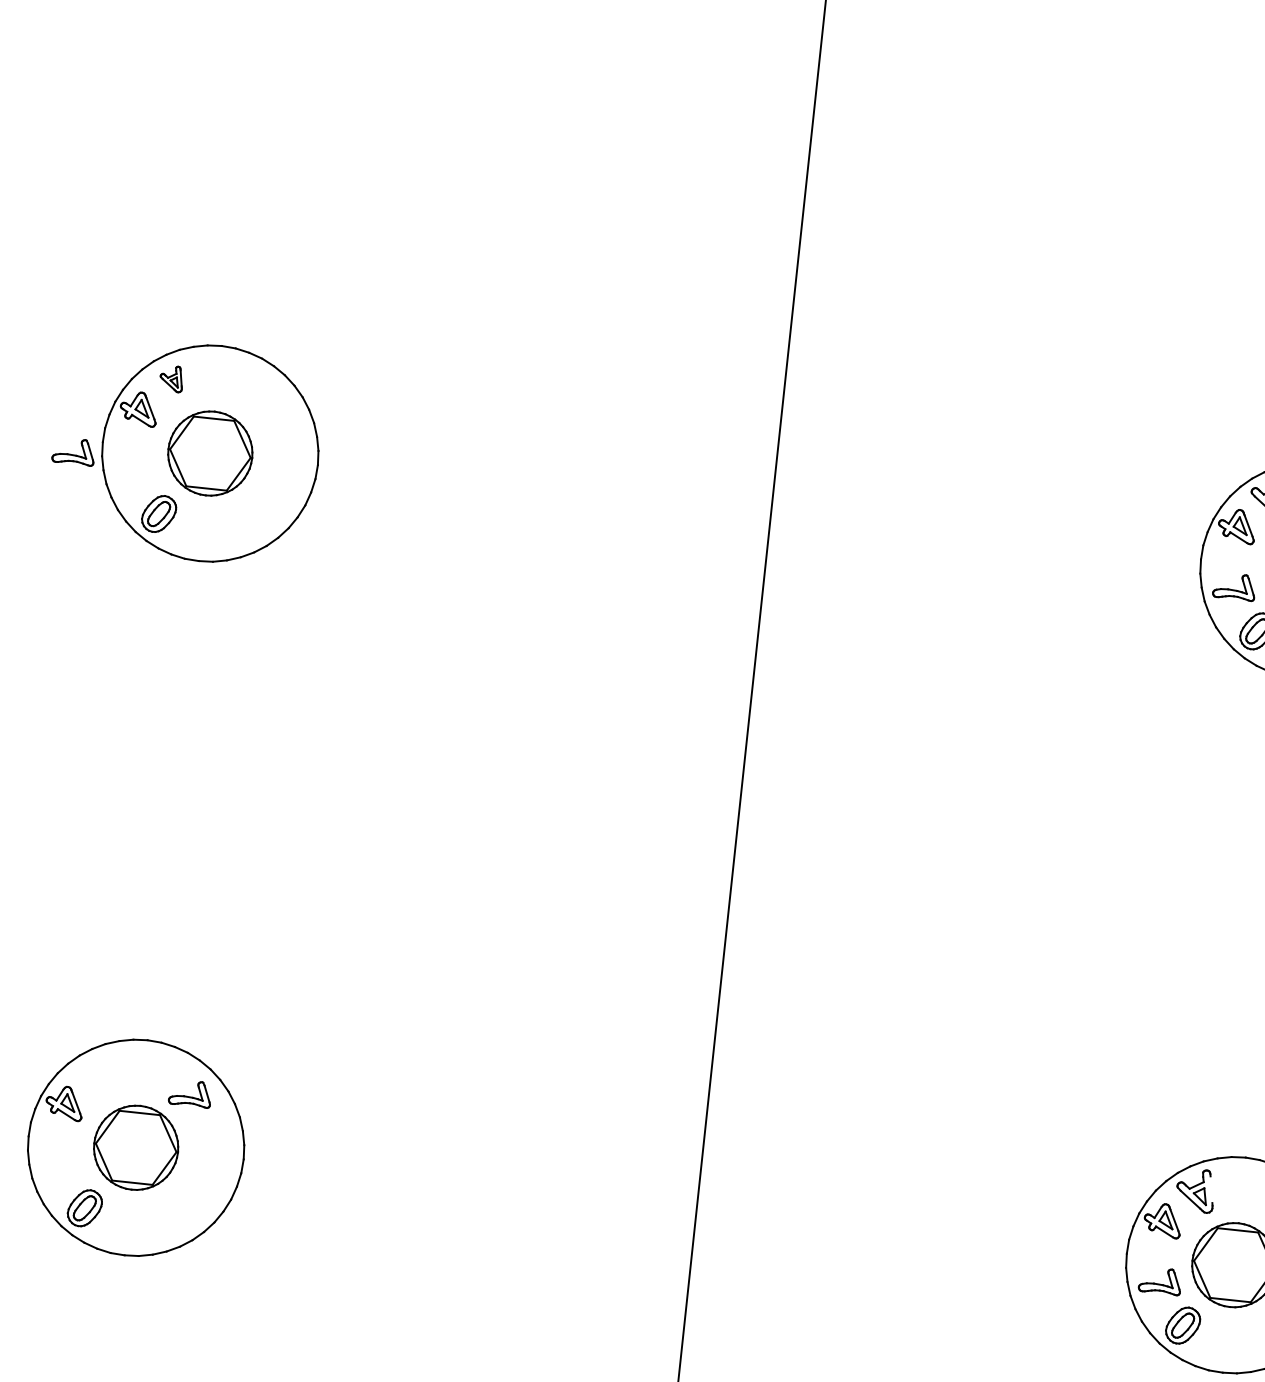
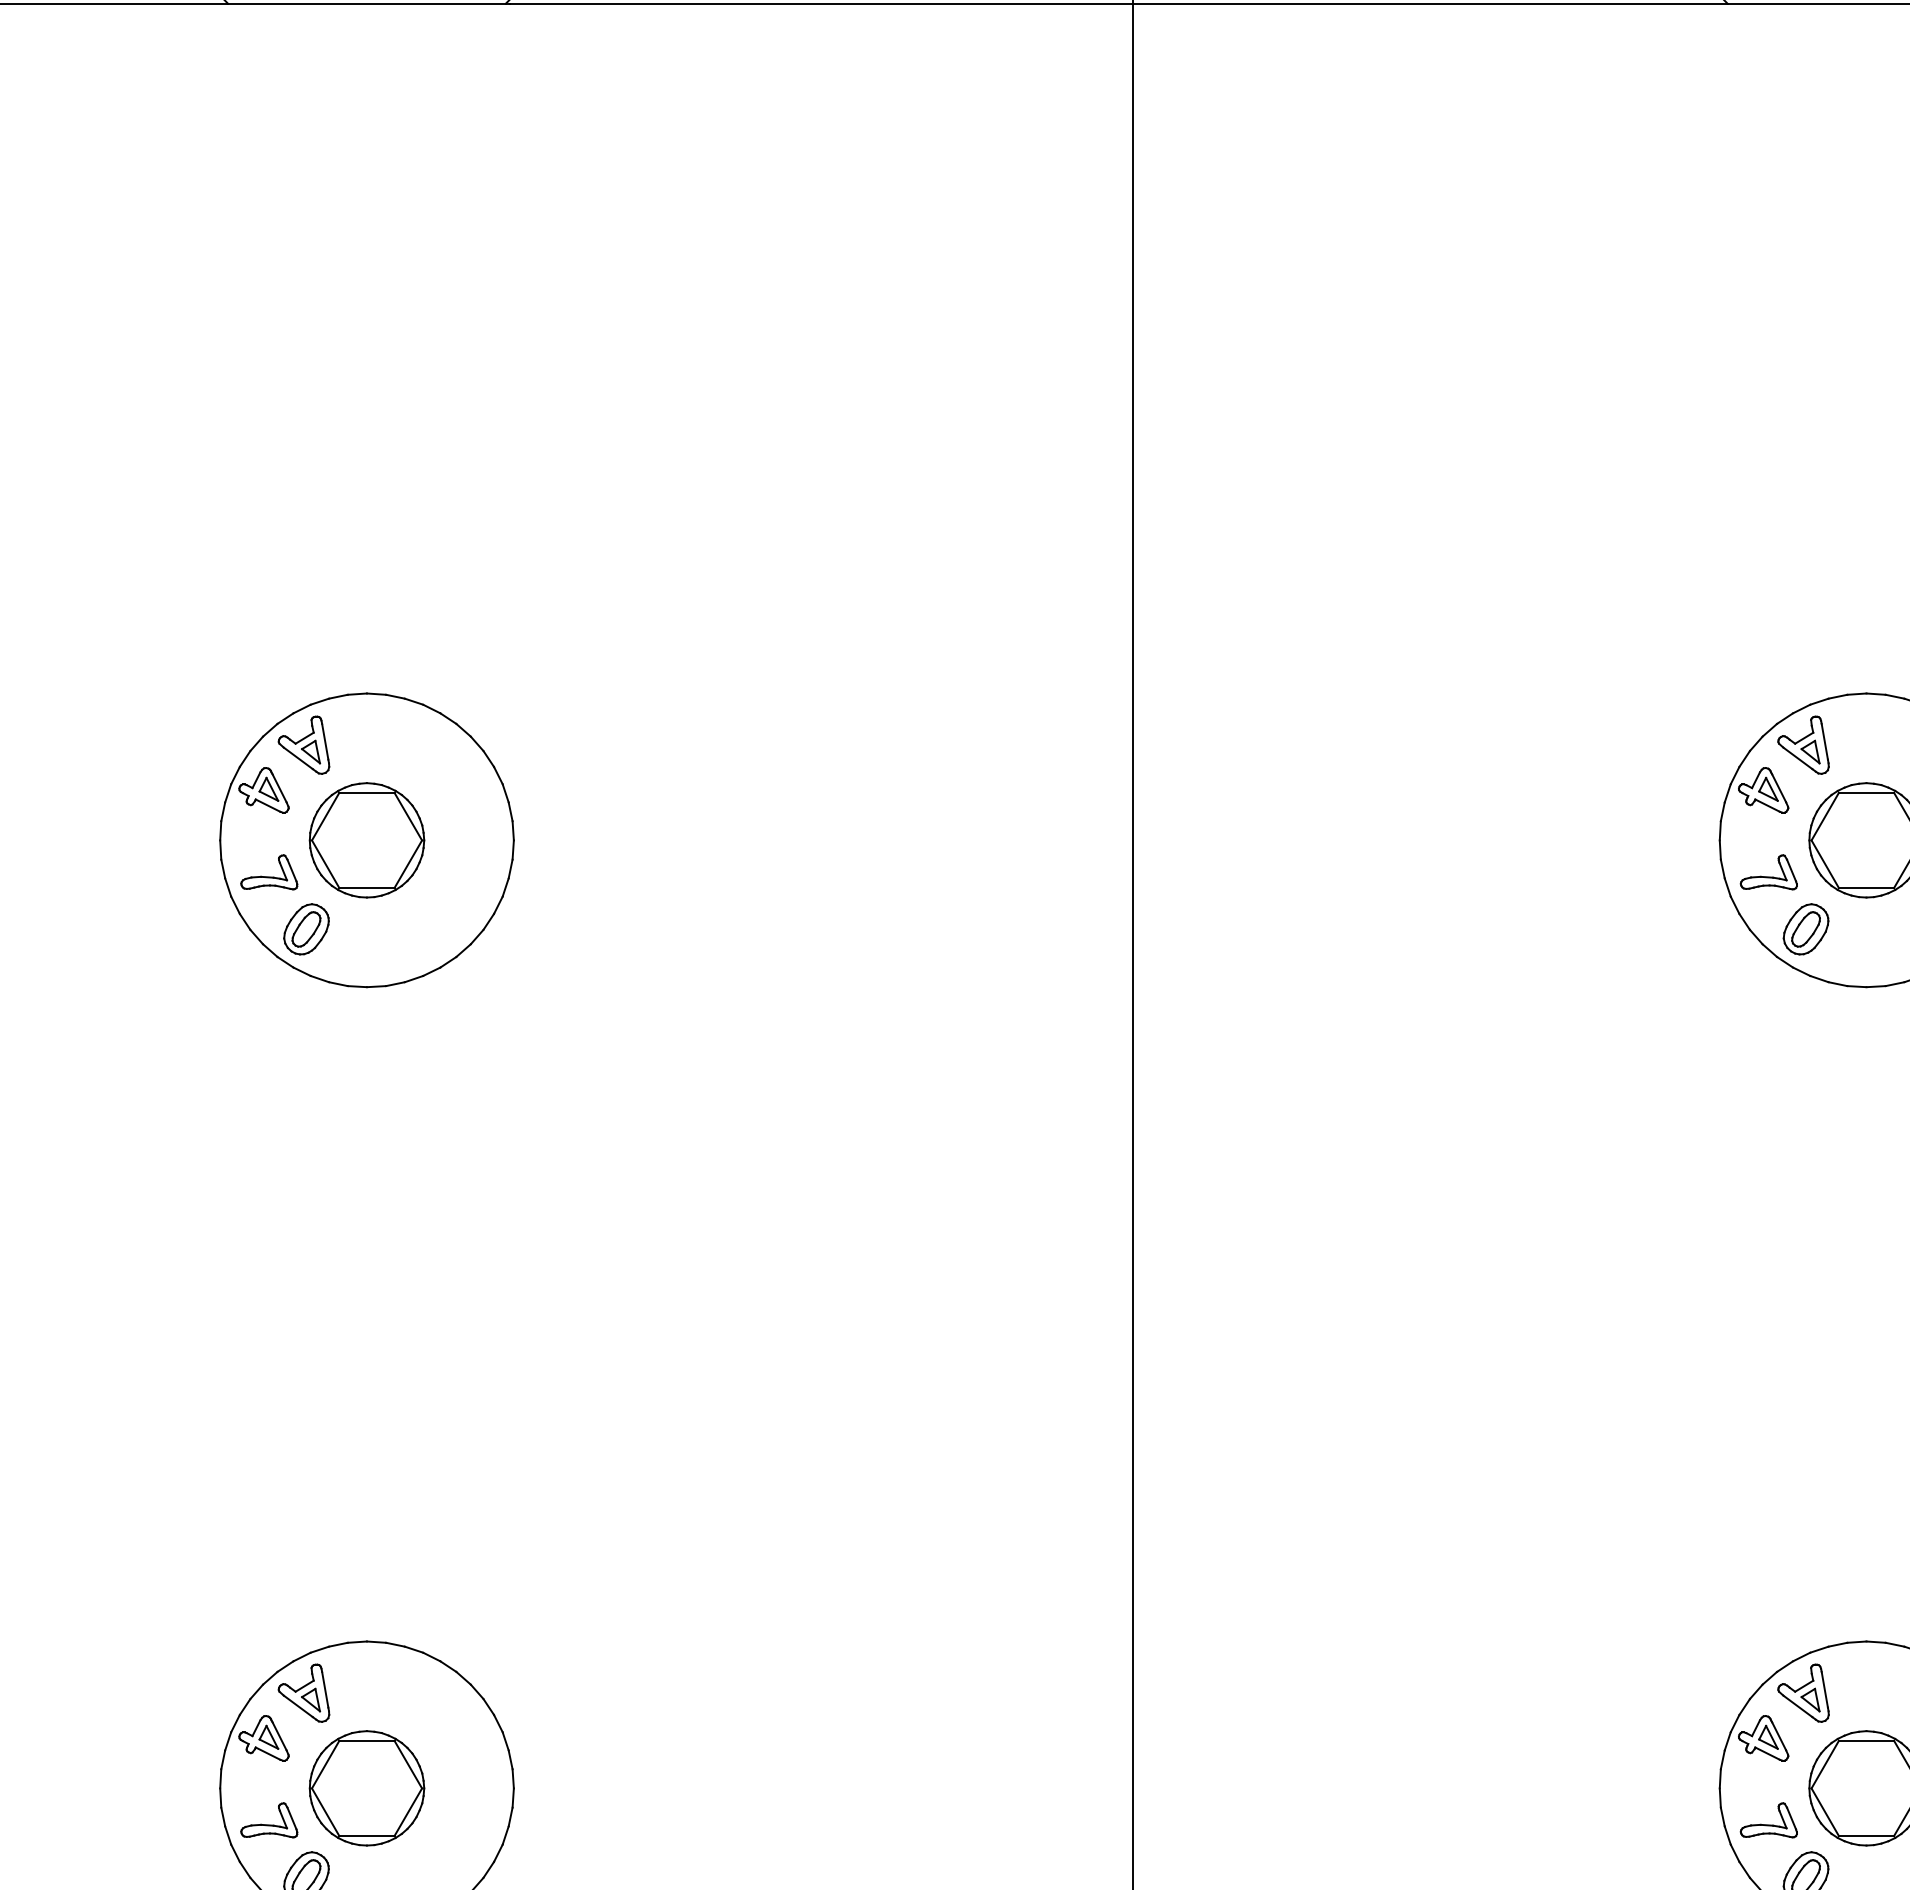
part: (171, 378) -> (303, 744), size x1.67
part: (73, 451) -> (269, 872), moved
part: (97, 1072) -> (303, 1692), added
part: (190, 1093) -> (269, 1820), moved
line: (1211, 1189) -> (1824, 1689), added

